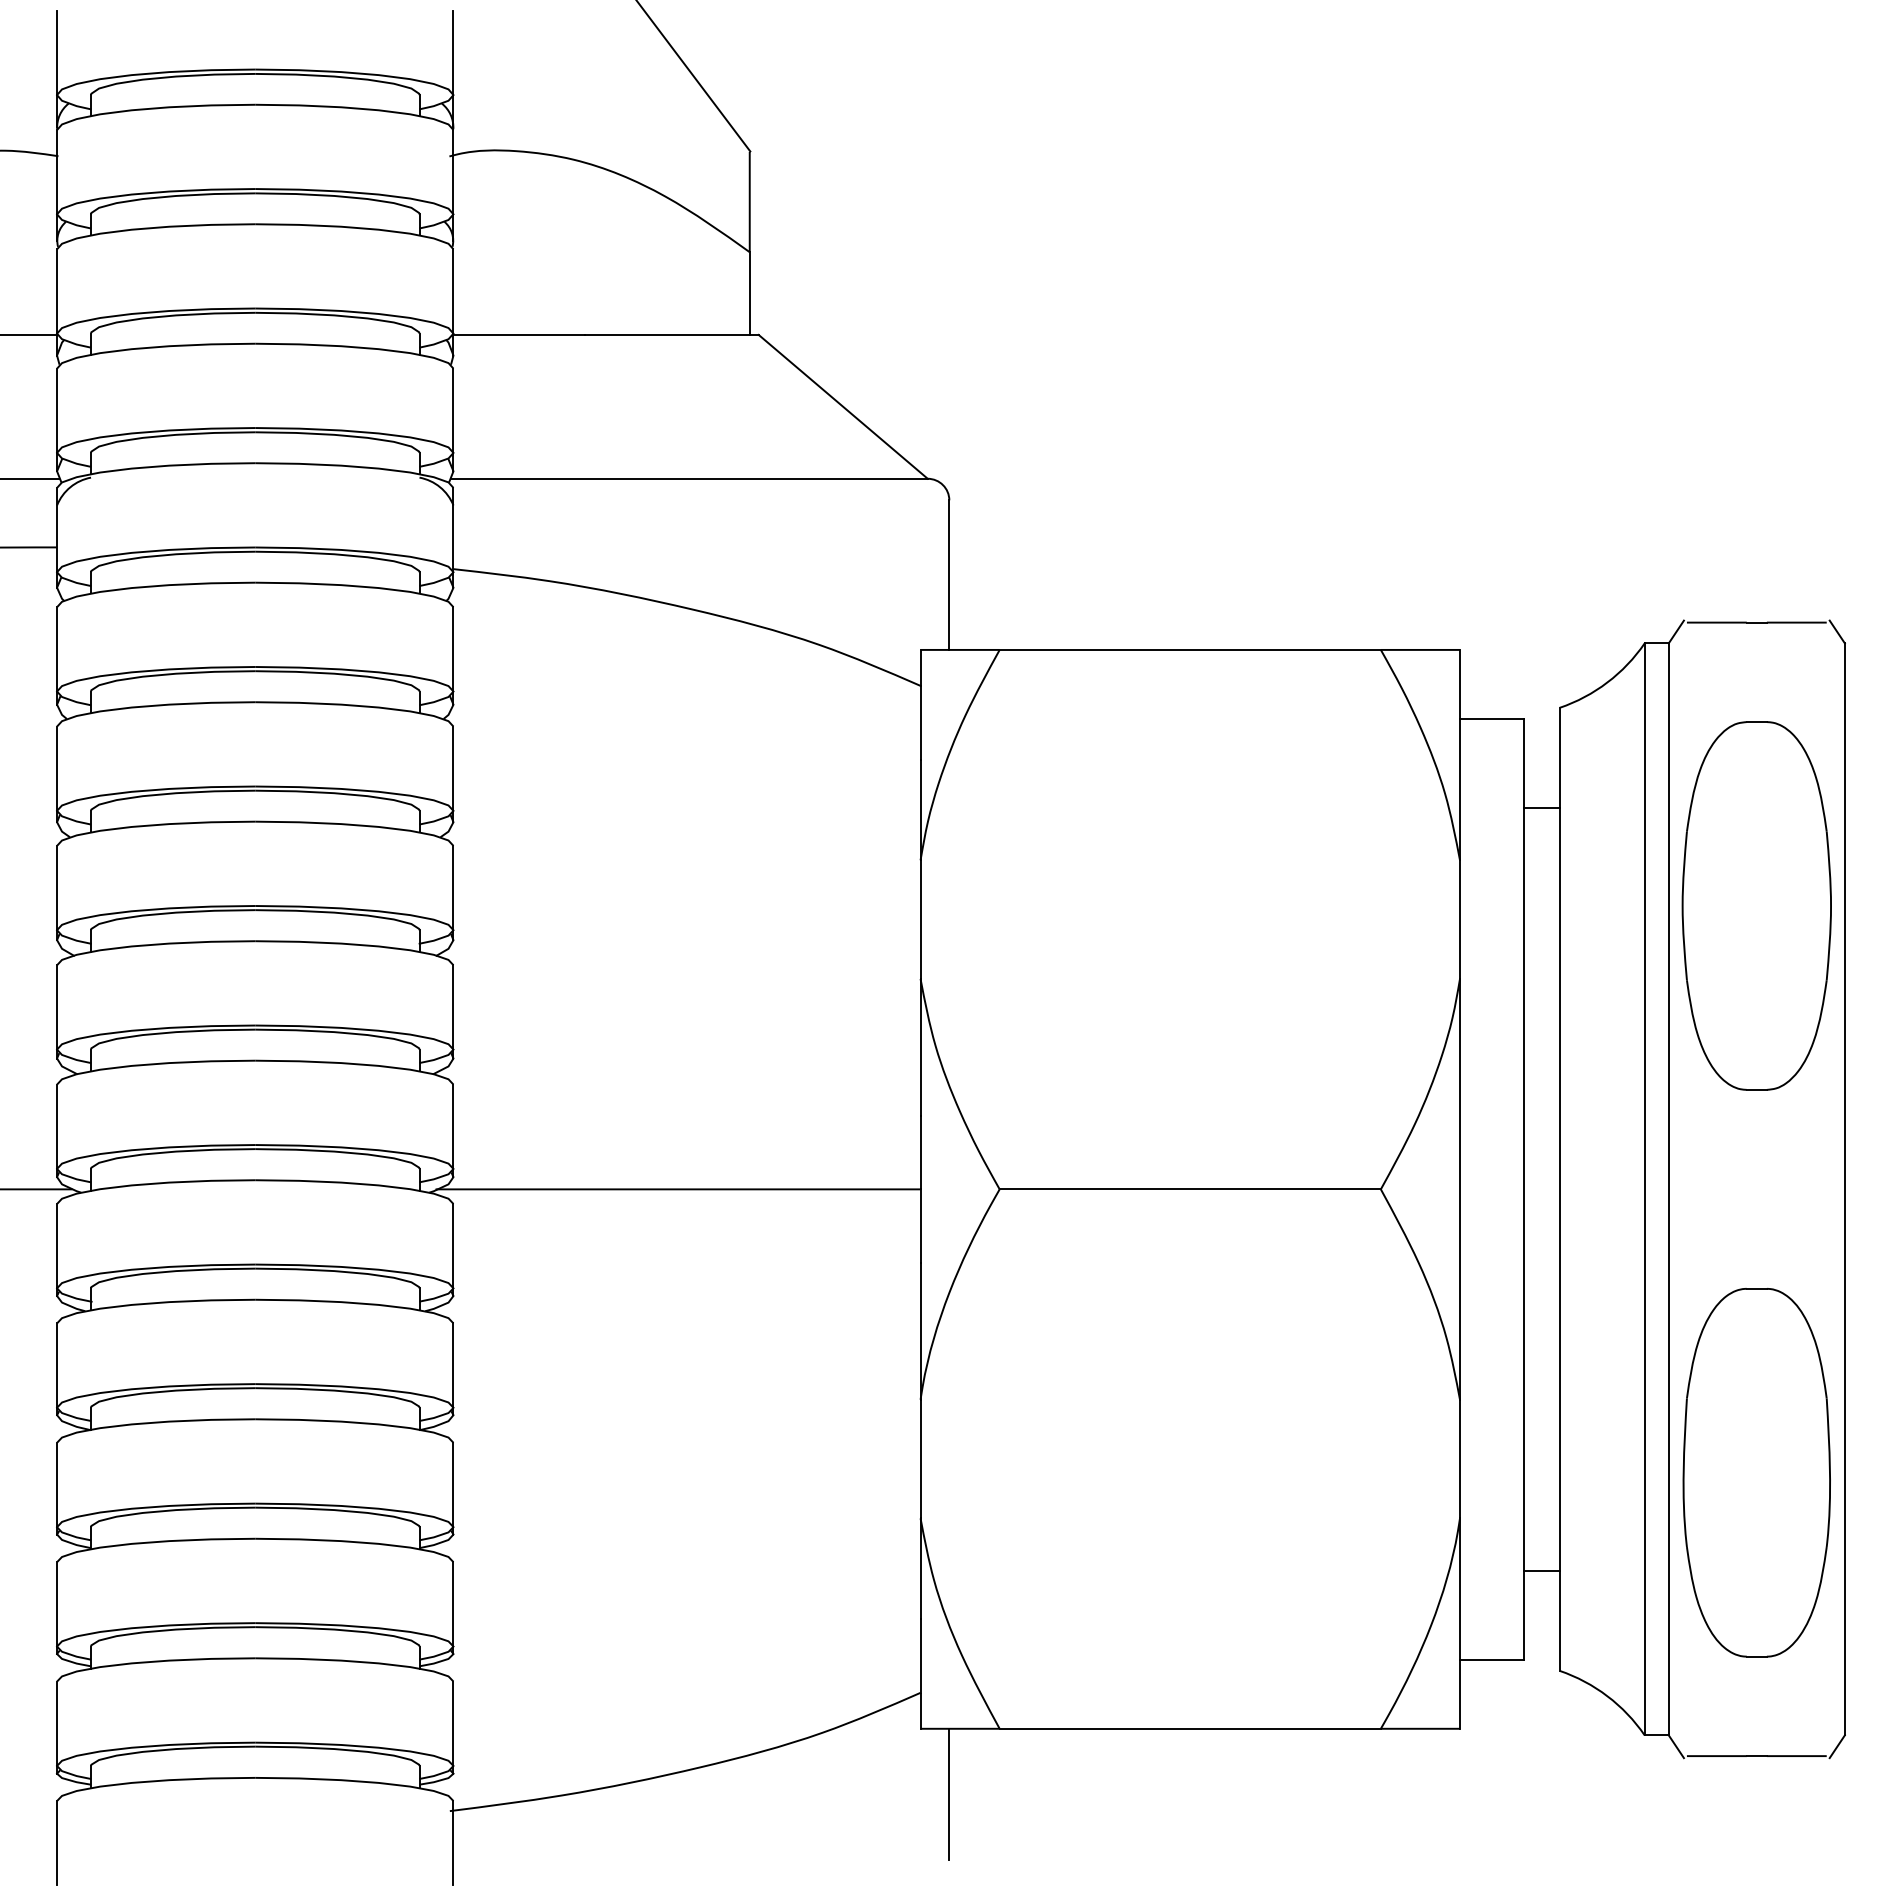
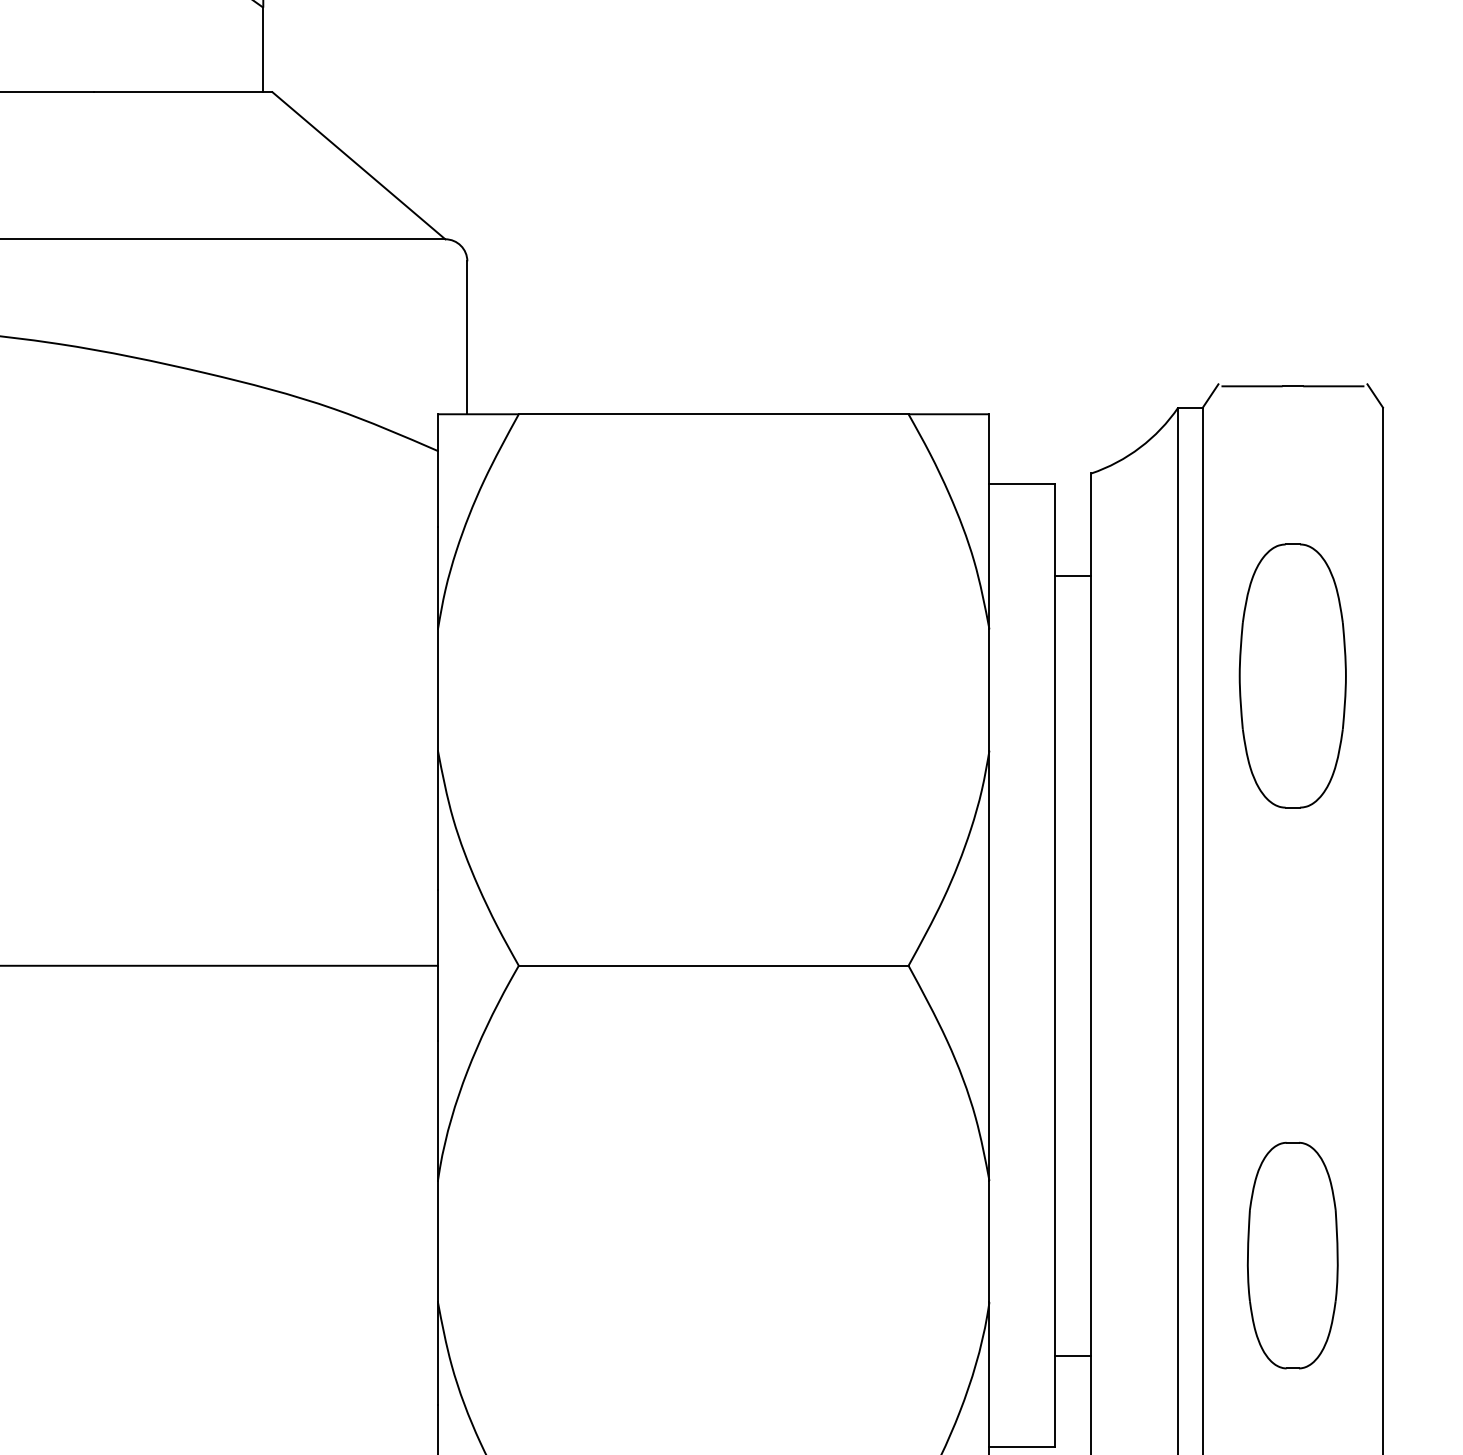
part: (1756, 905) -> (1292, 675), size x0.7
part: (1756, 1472) -> (1292, 1255), size x0.6

